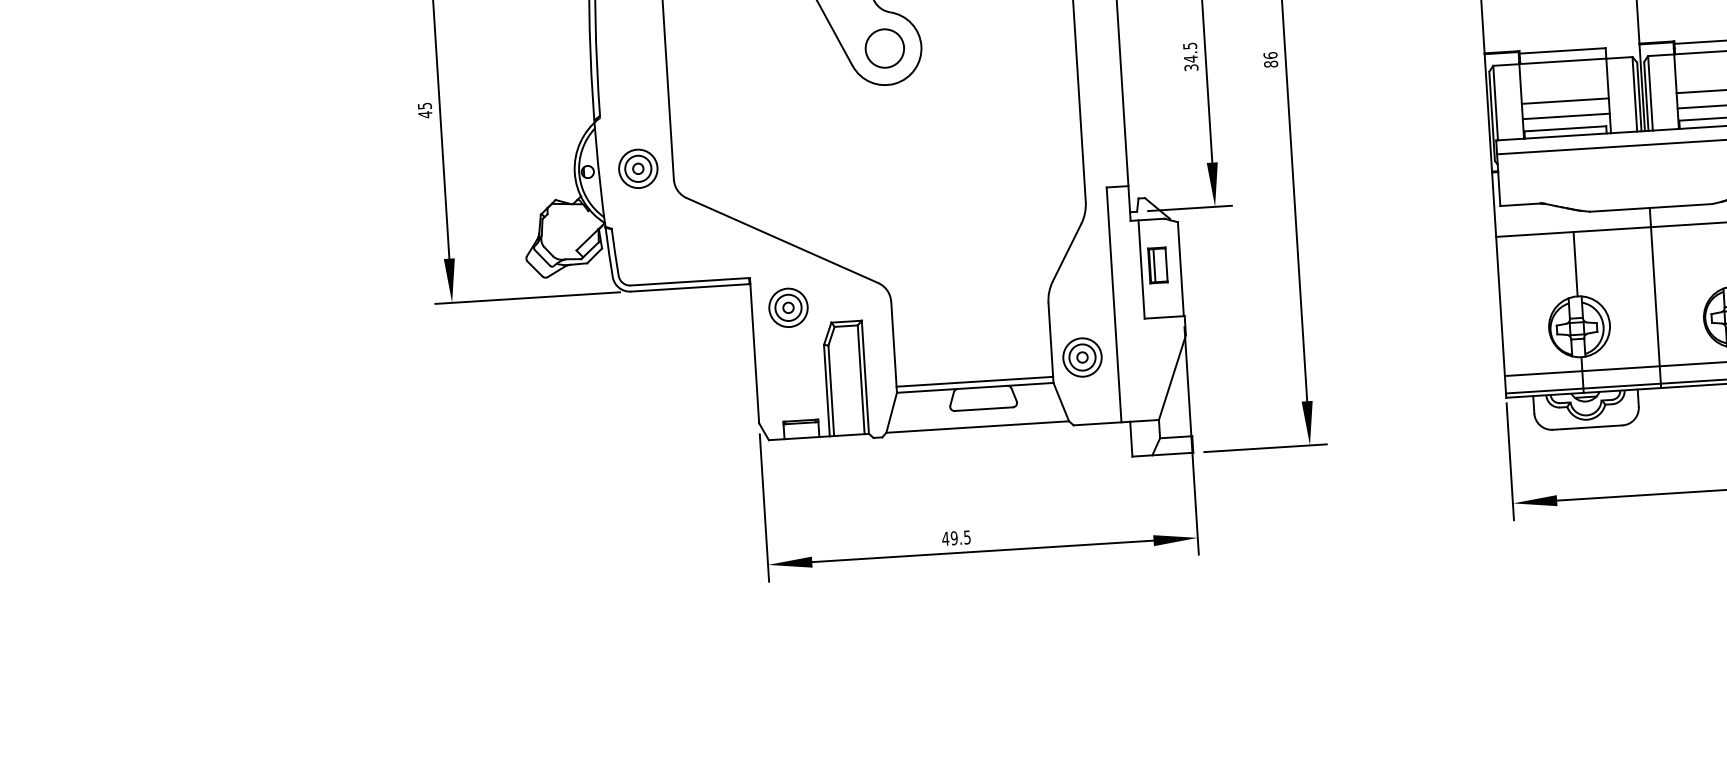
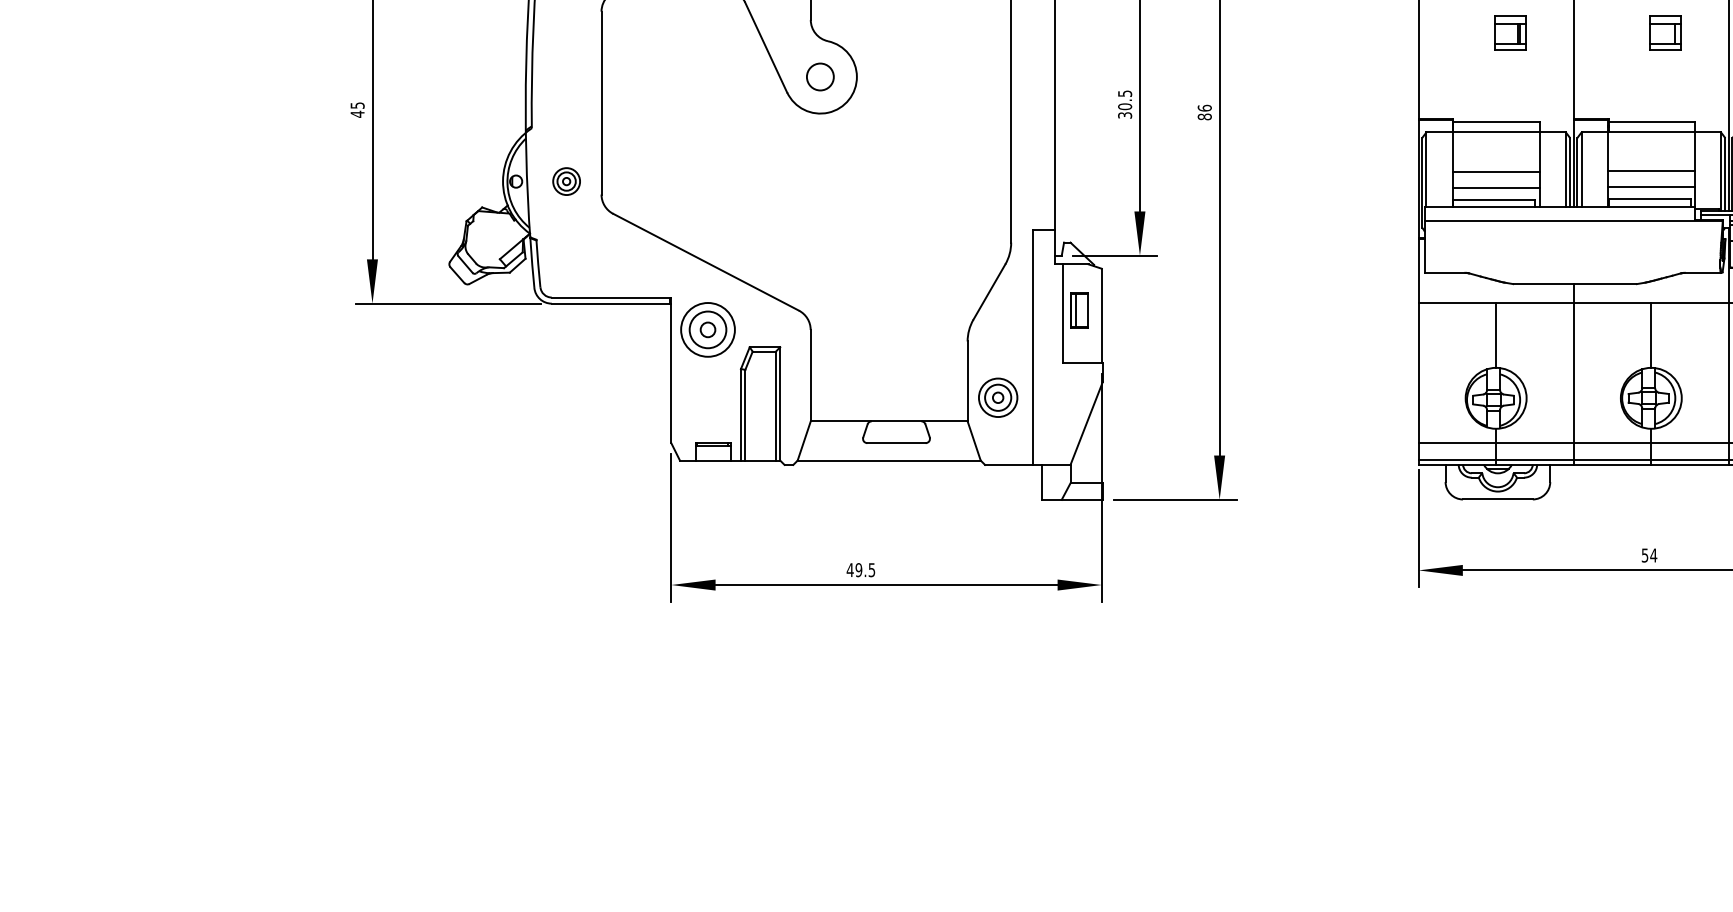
circle: (885, 48) -> (820, 76), size x0.7
text: (1191, 58) -> (1125, 106), 34.5 -> 30.5
part: (638, 168) -> (566, 181), size x0.7
part: (788, 307) -> (707, 329), size x1.4
line: (974, 382) -> (888, 415), removed

